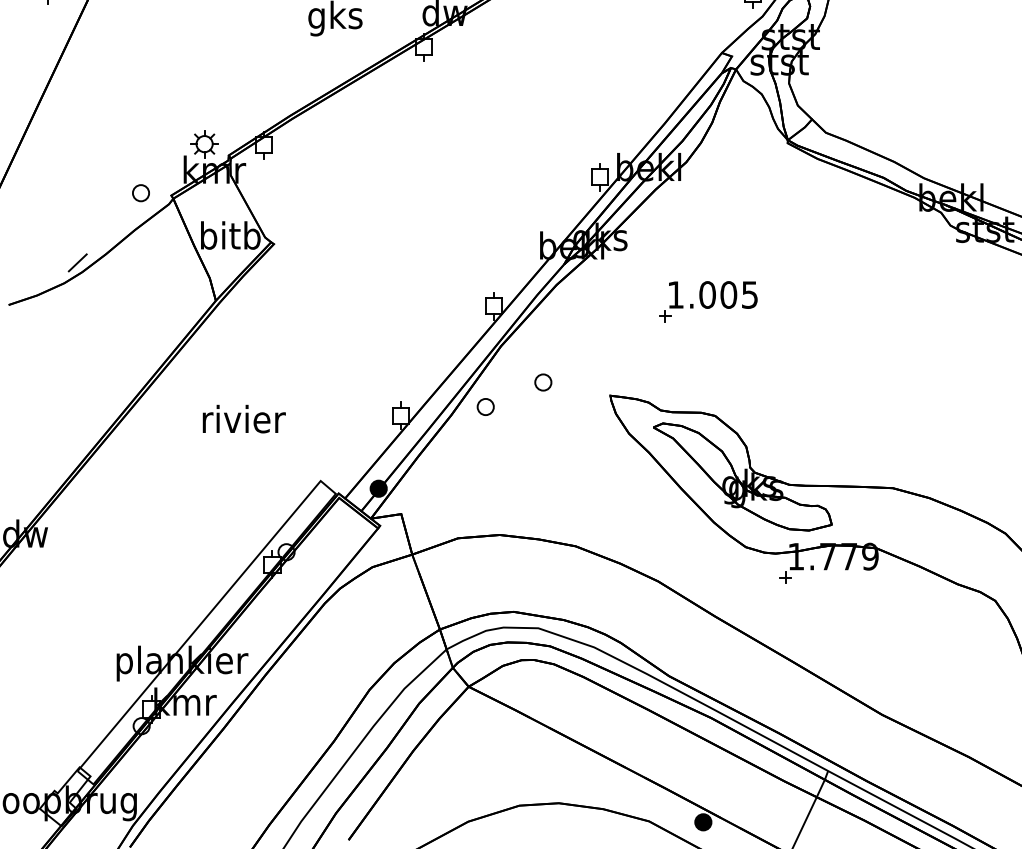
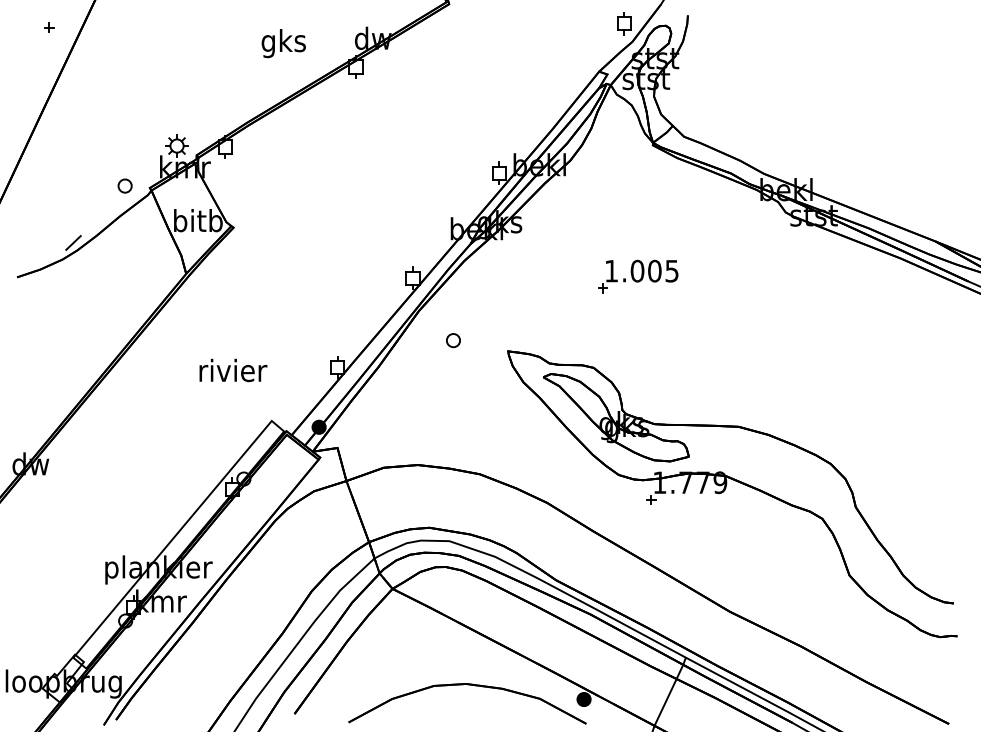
part: (708, 301) -> (638, 276), moved
part: (485, 406) -> (406, 360), removed
text: (244, 419) -> (233, 370), moved

